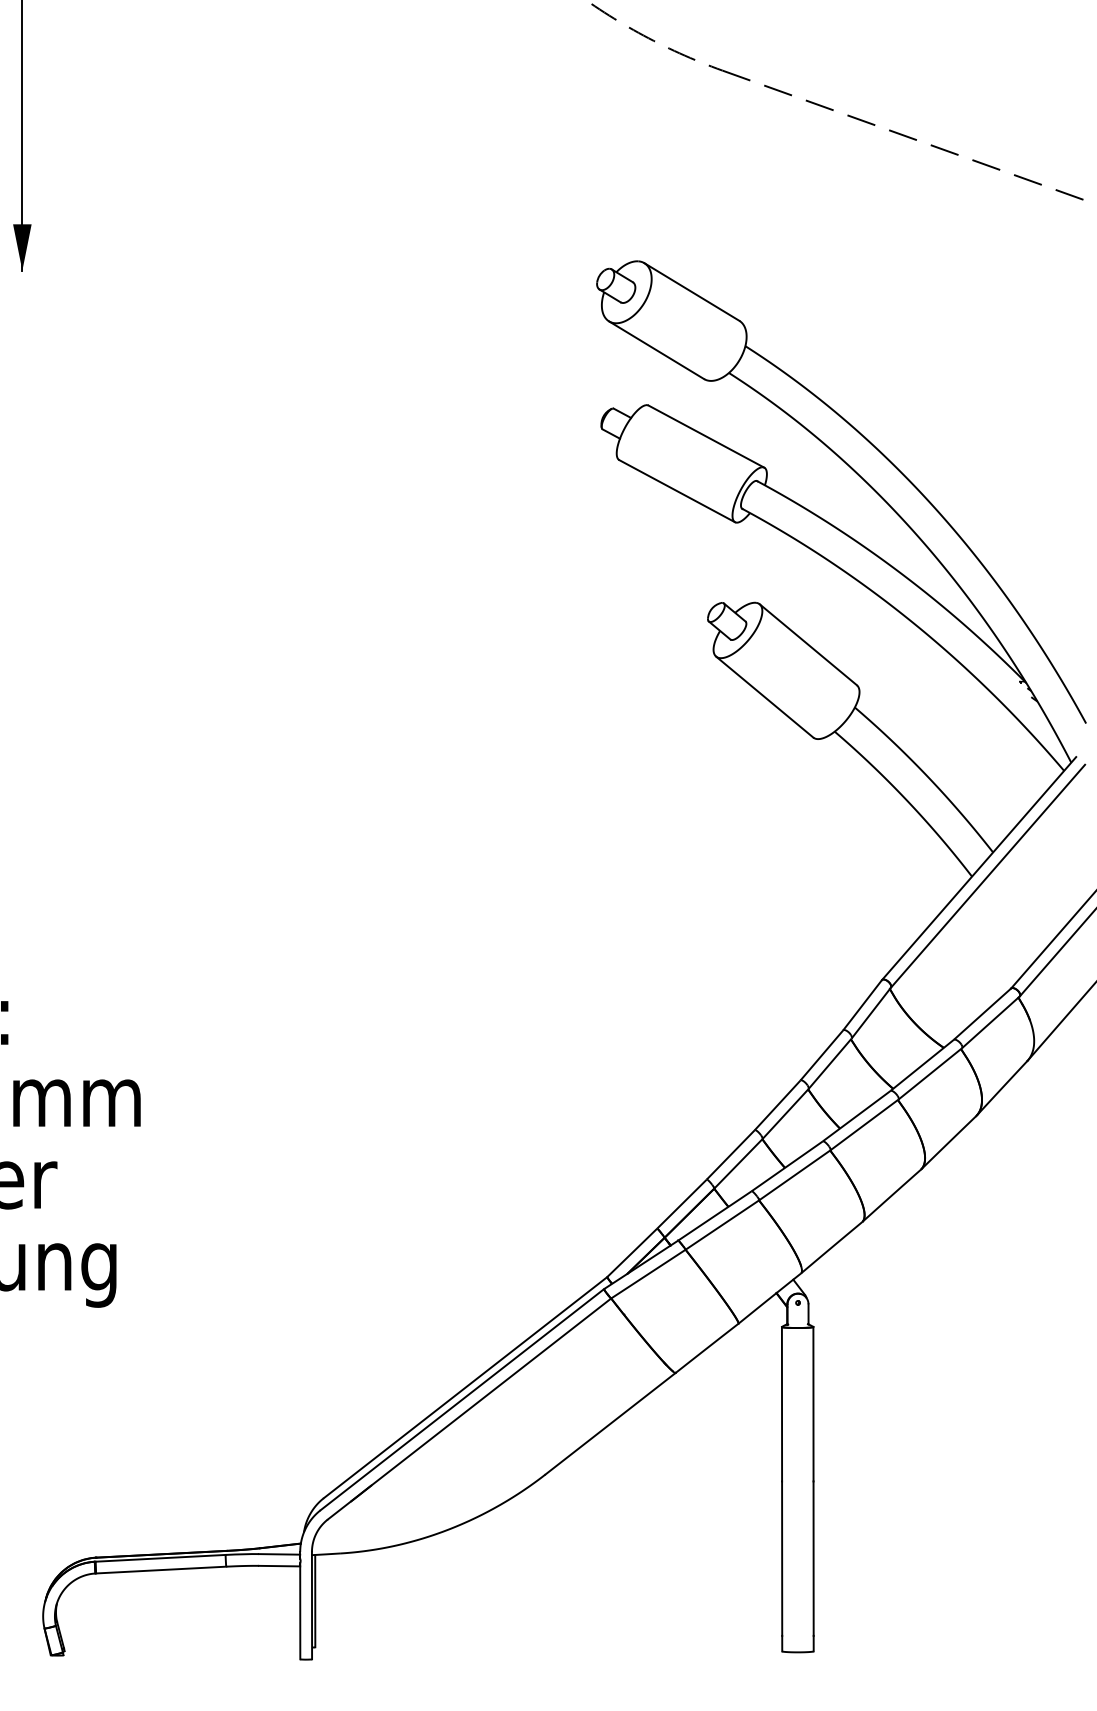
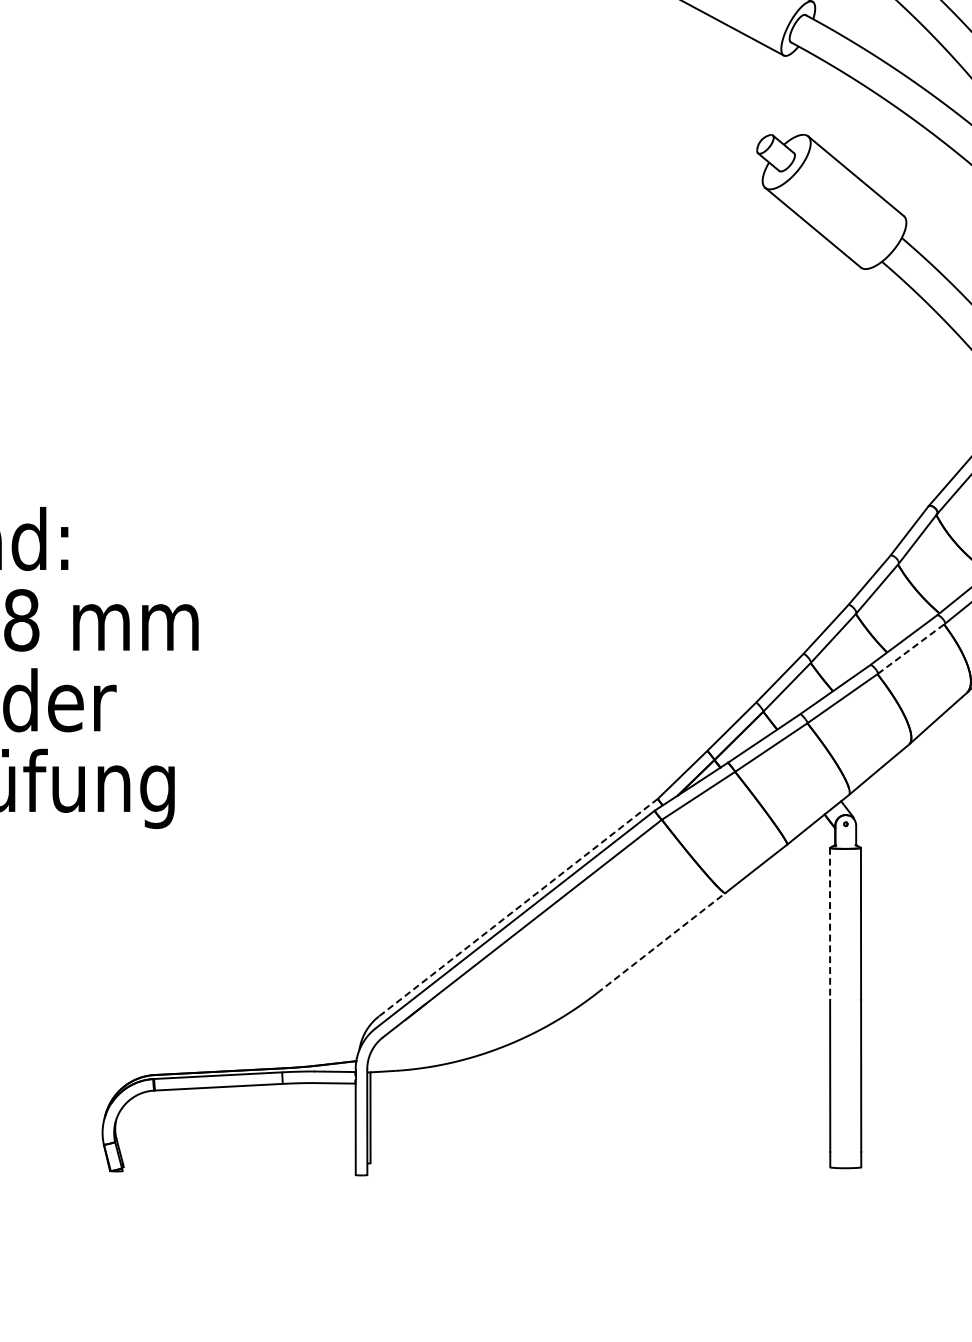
line: (864, 1124) -> (911, 648), solid -> dashed
line: (465, 1387) -> (518, 907), solid -> dashed
line: (782, 1404) -> (830, 924), solid -> dashed
line: (611, 1423) -> (662, 942), solid -> dashed

